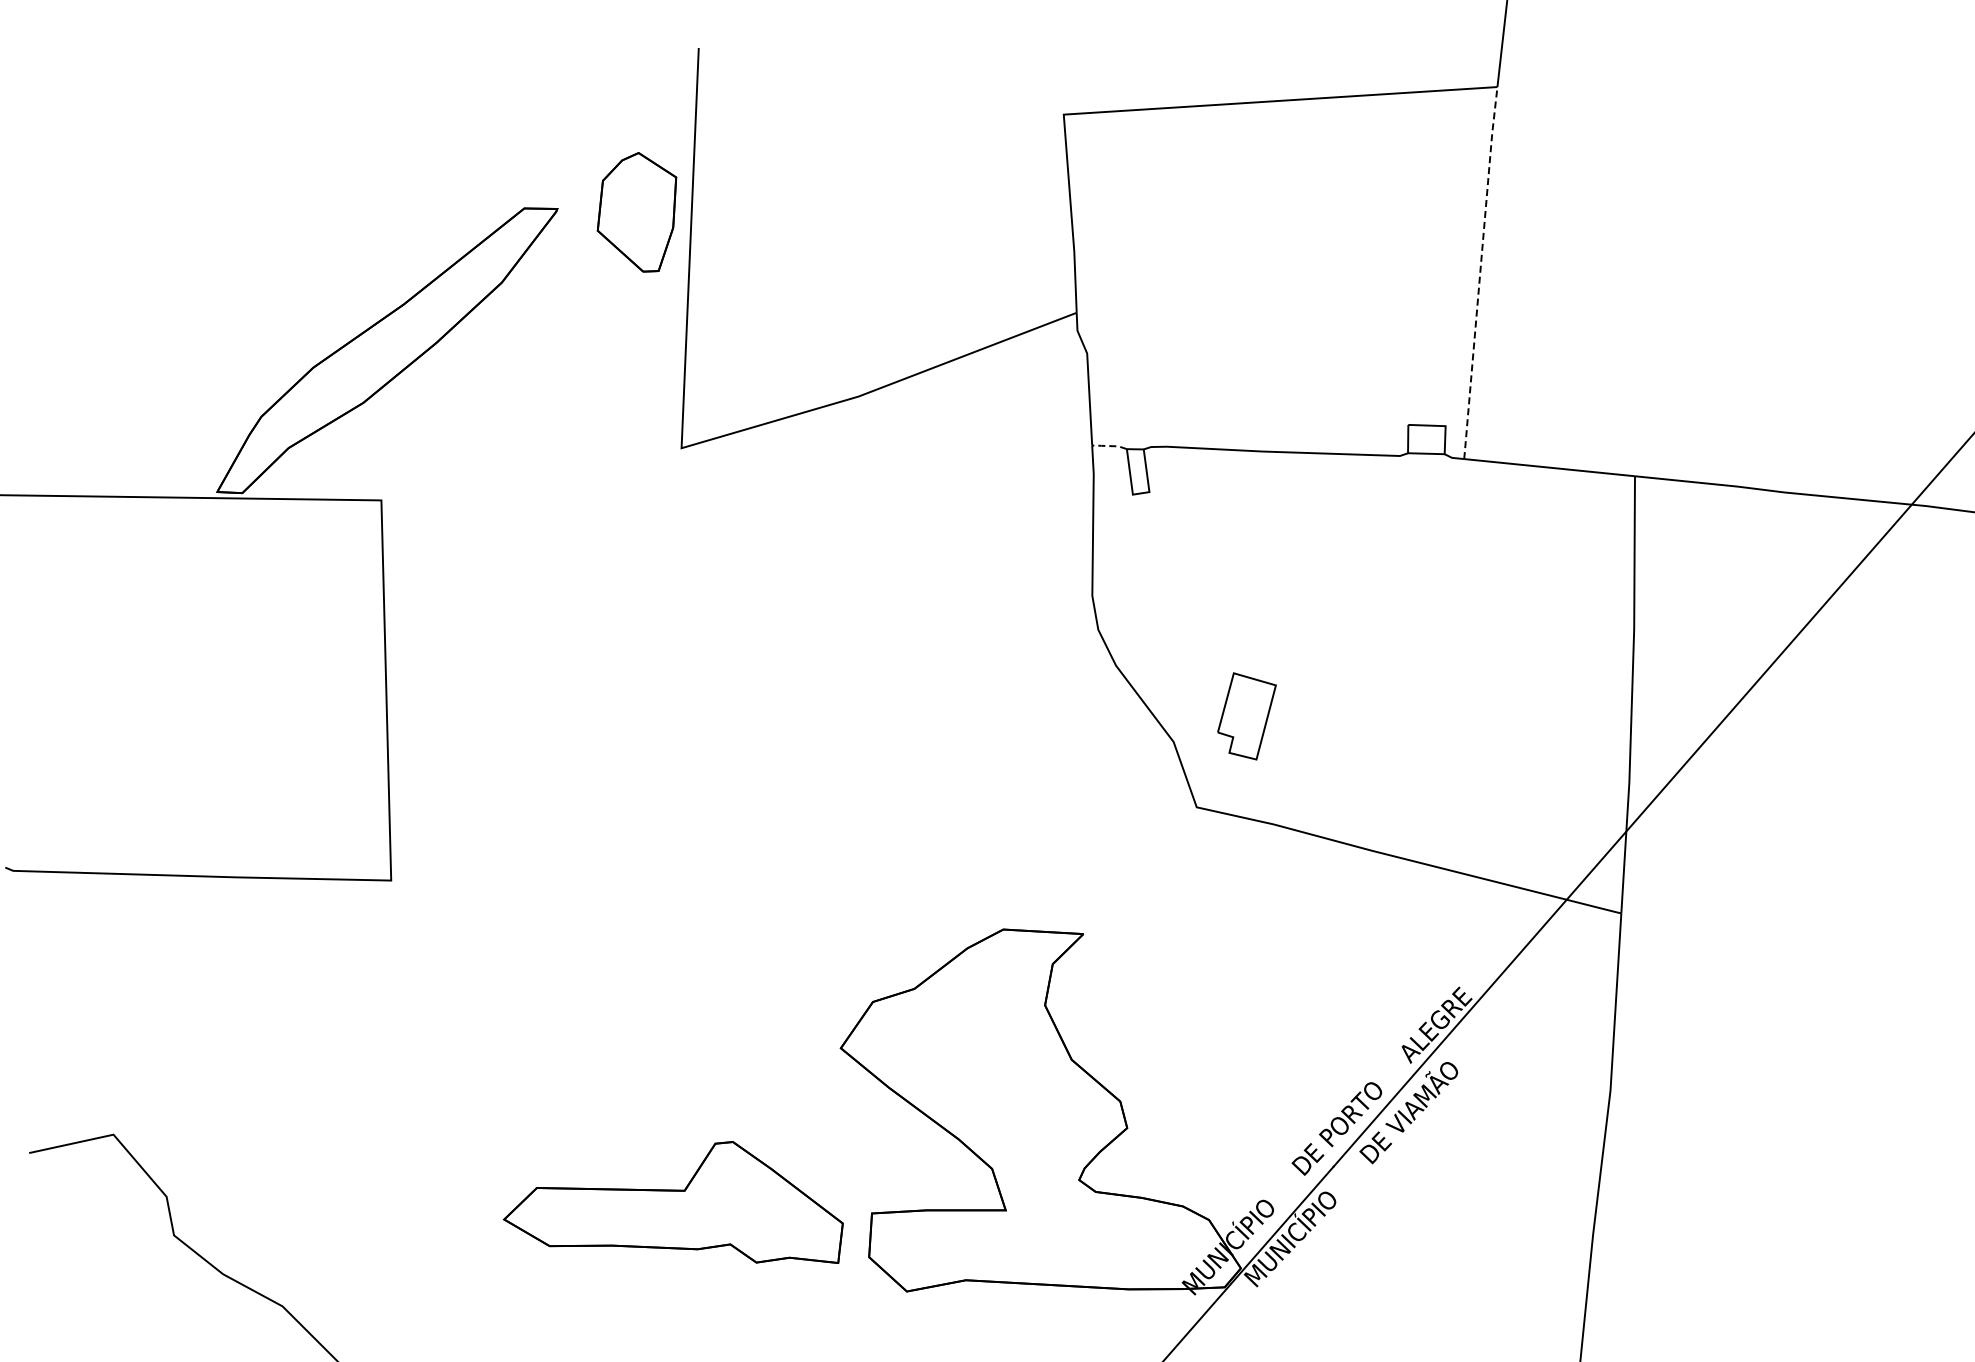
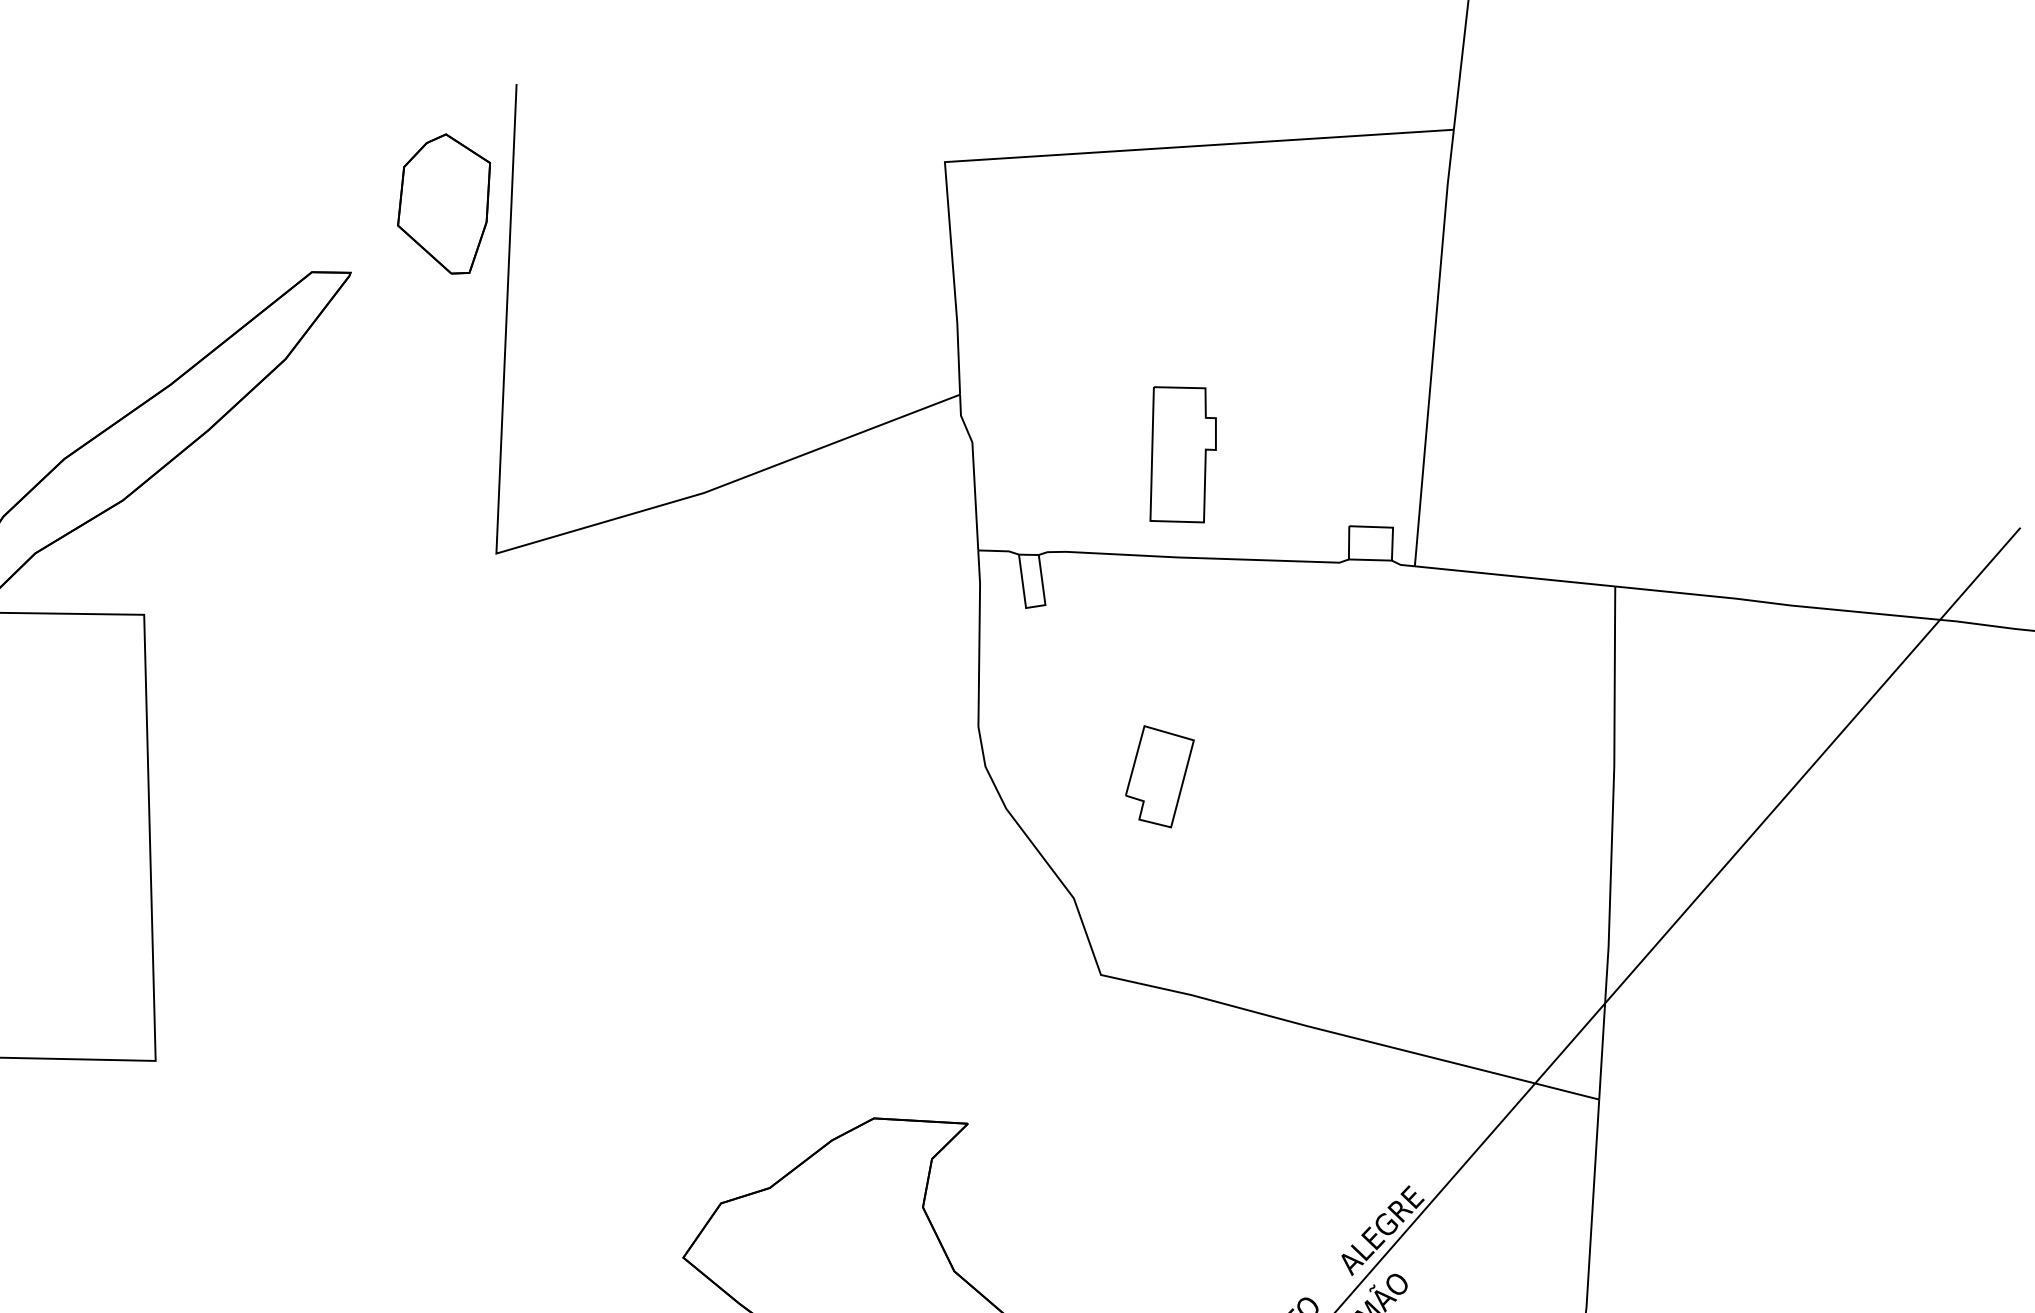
part: (636, 212) -> (443, 204), moved
line: (1480, 272) -> (1433, 347), dashed -> solid
part: (1266, 363) -> (1182, 454), added
line: (1109, 446) -> (998, 551), dashed -> solid
part: (1246, 716) -> (1159, 776), moved

